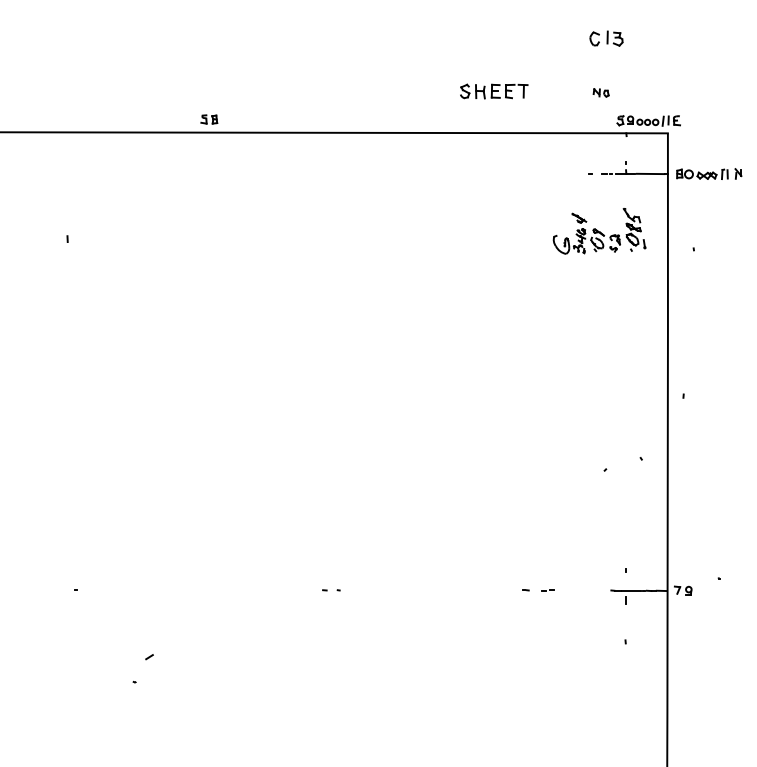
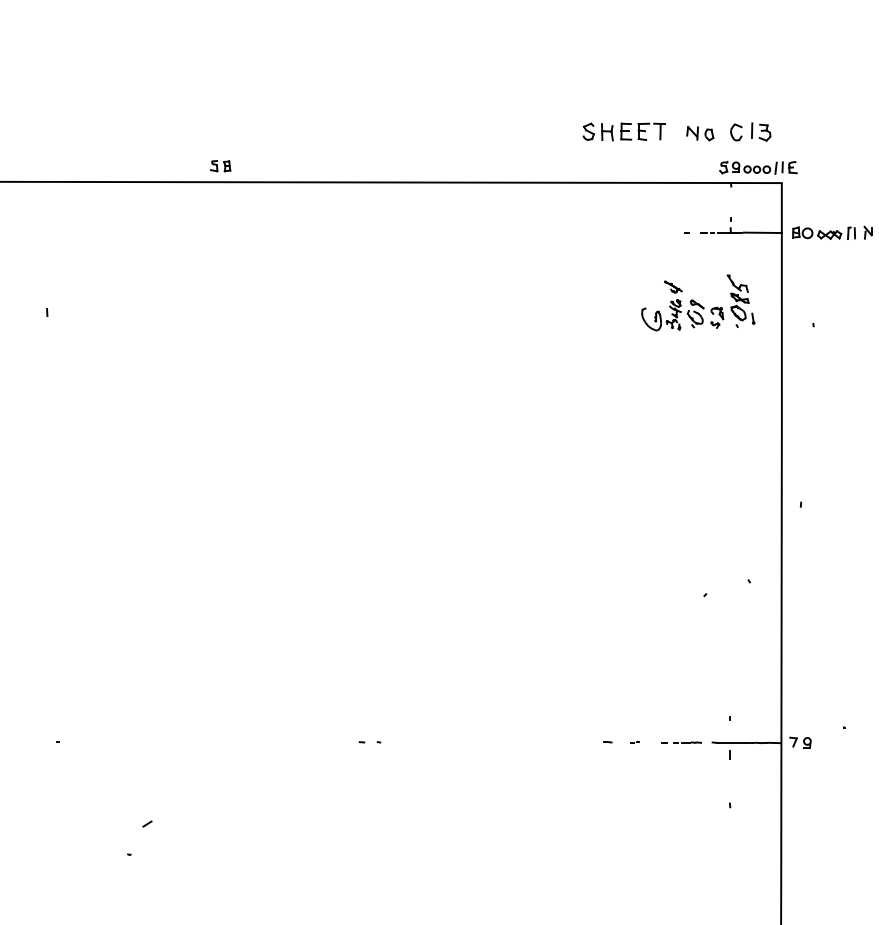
part: (606, 38) -> (750, 131), moved
part: (494, 91) -> (624, 131), moved
part: (600, 92) -> (699, 133), size x1.43
part: (547, 590) -> (634, 742), size x0.62
line: (585, 590) -> (680, 742), added

